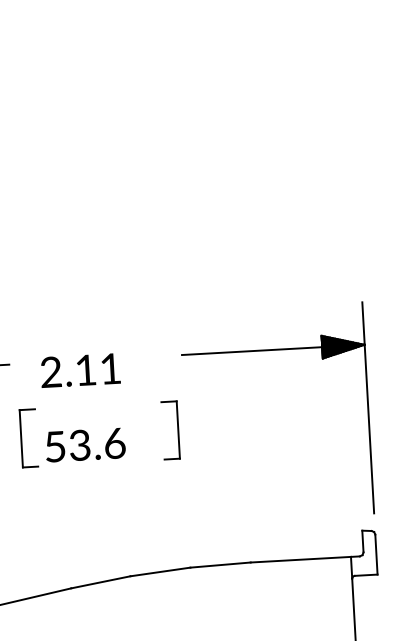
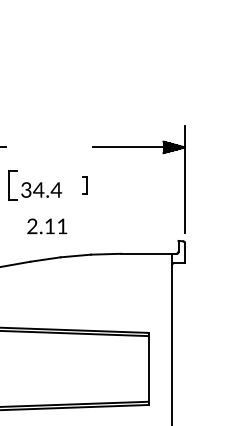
text: (81, 370) -> (47, 226), moved
part: (169, 431) -> (84, 185), size x0.6
text: (85, 444) -> (41, 189), 53.6 -> 34.4

